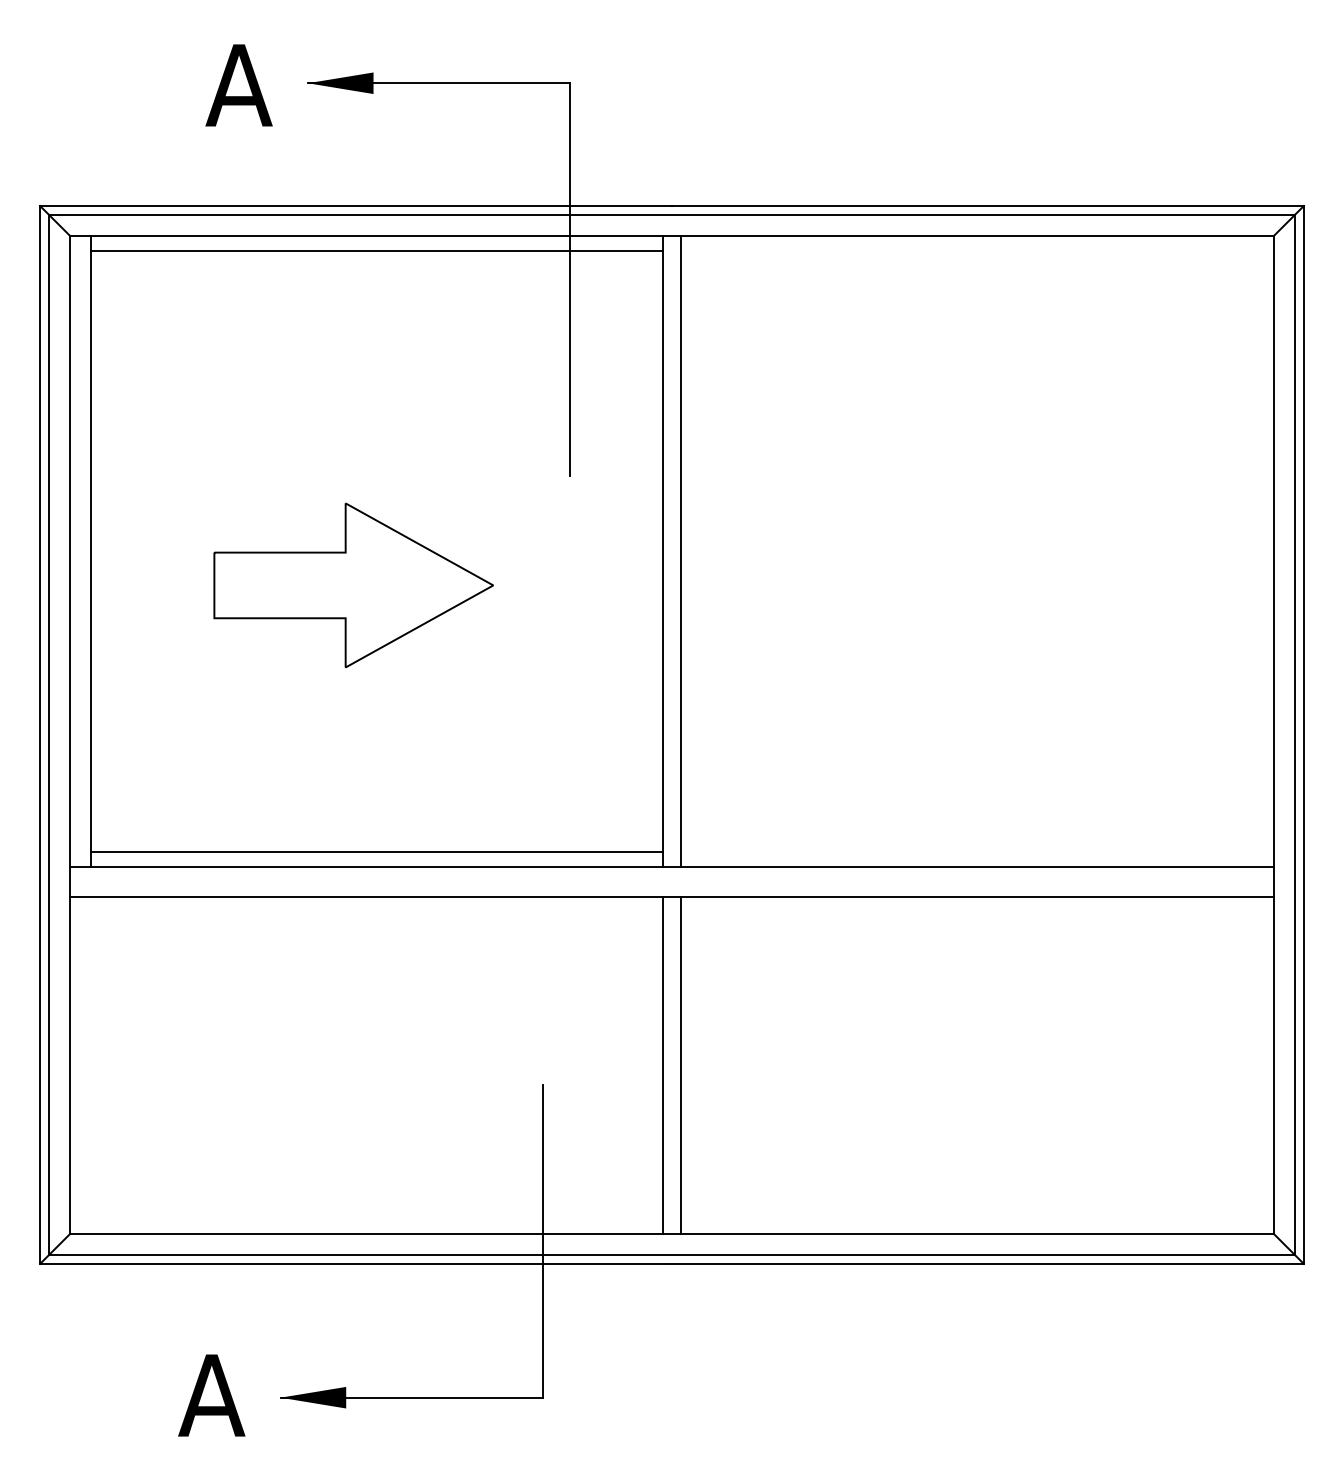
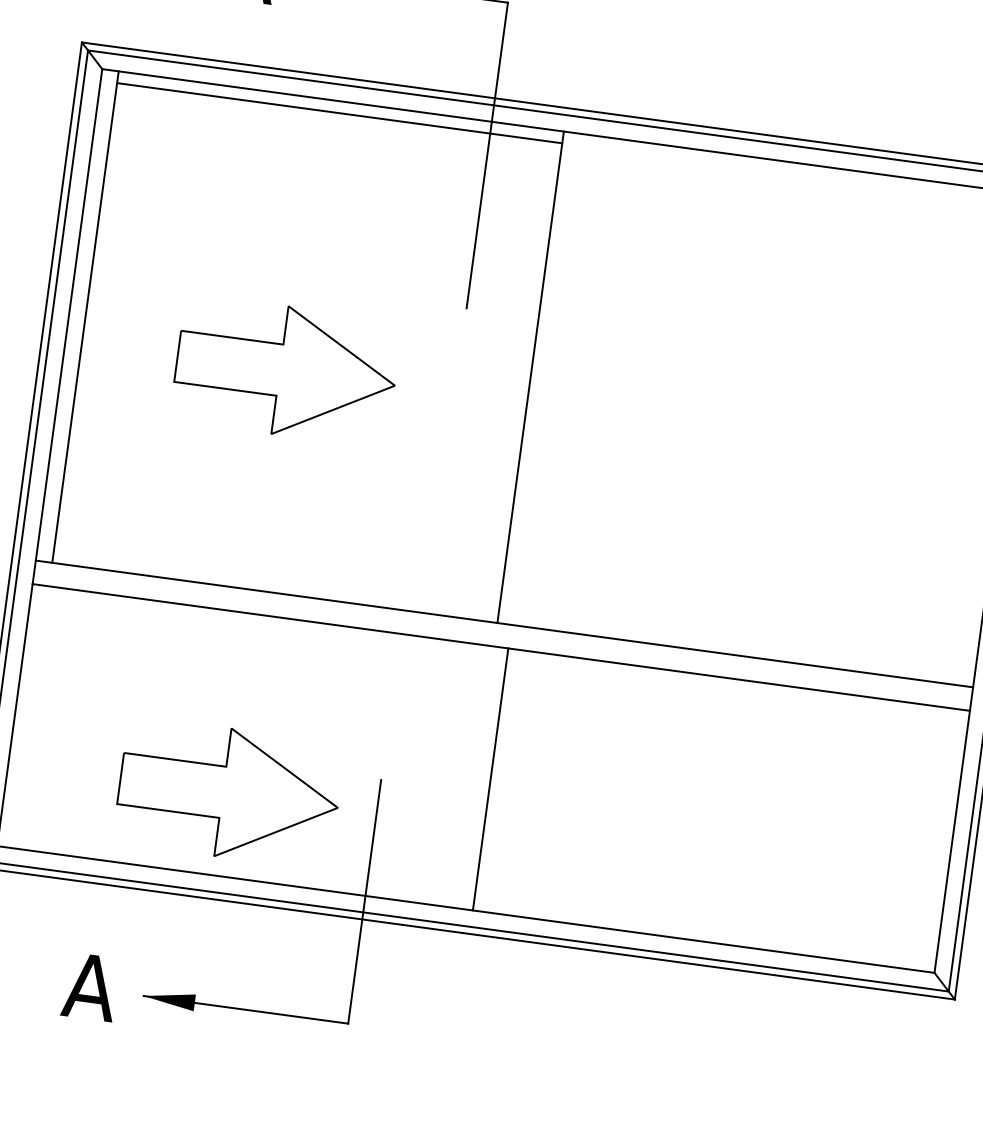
line: (681, 551) -> (545, 379), removed
line: (376, 852) -> (275, 581), removed
line: (662, 1065) -> (476, 777), removed
part: (353, 1127) -> (228, 793), added

